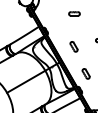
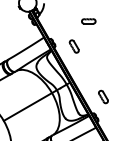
part: (73, 46) -> (73, 46), moved

